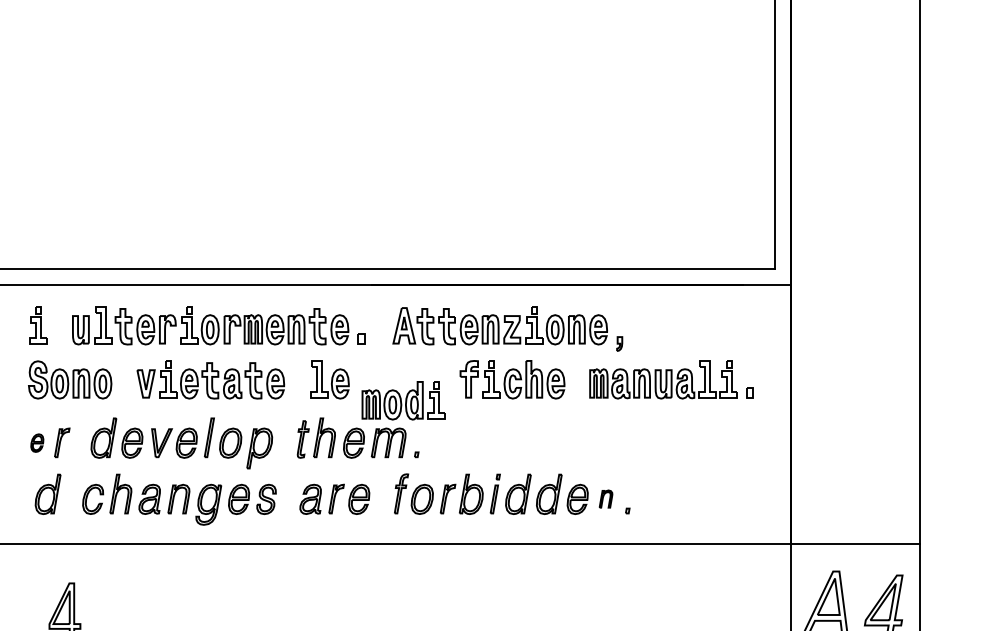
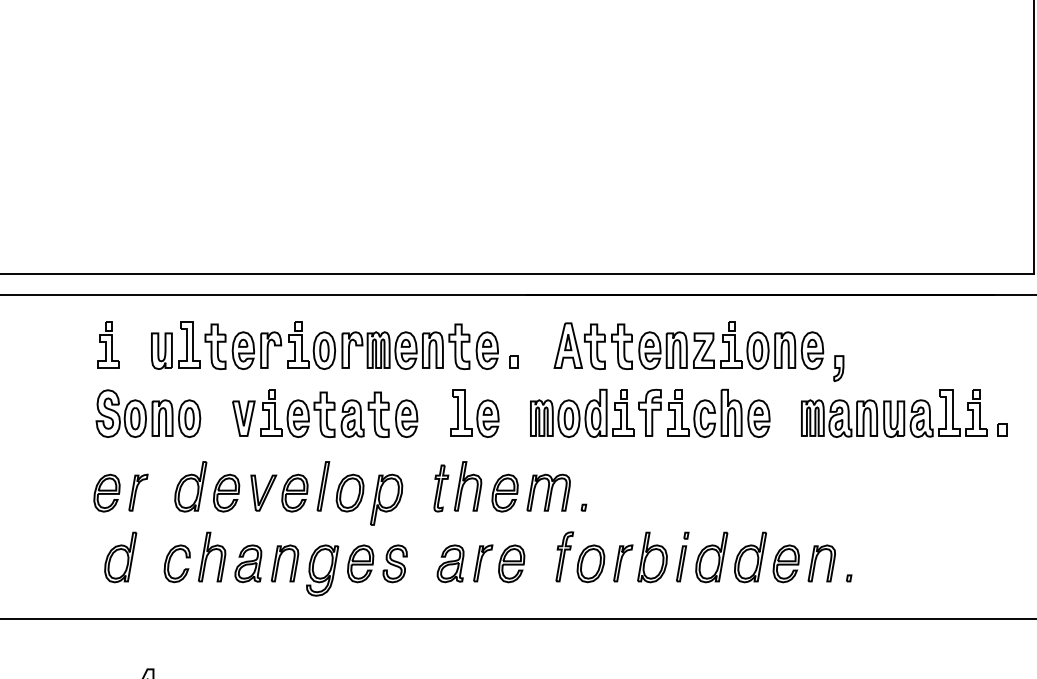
part: (619, 343) -> (838, 367), size x1.43
part: (403, 400) -> (582, 413), moved
part: (37, 442) -> (107, 492), size x1.67
part: (605, 498) -> (821, 562), size x1.67

